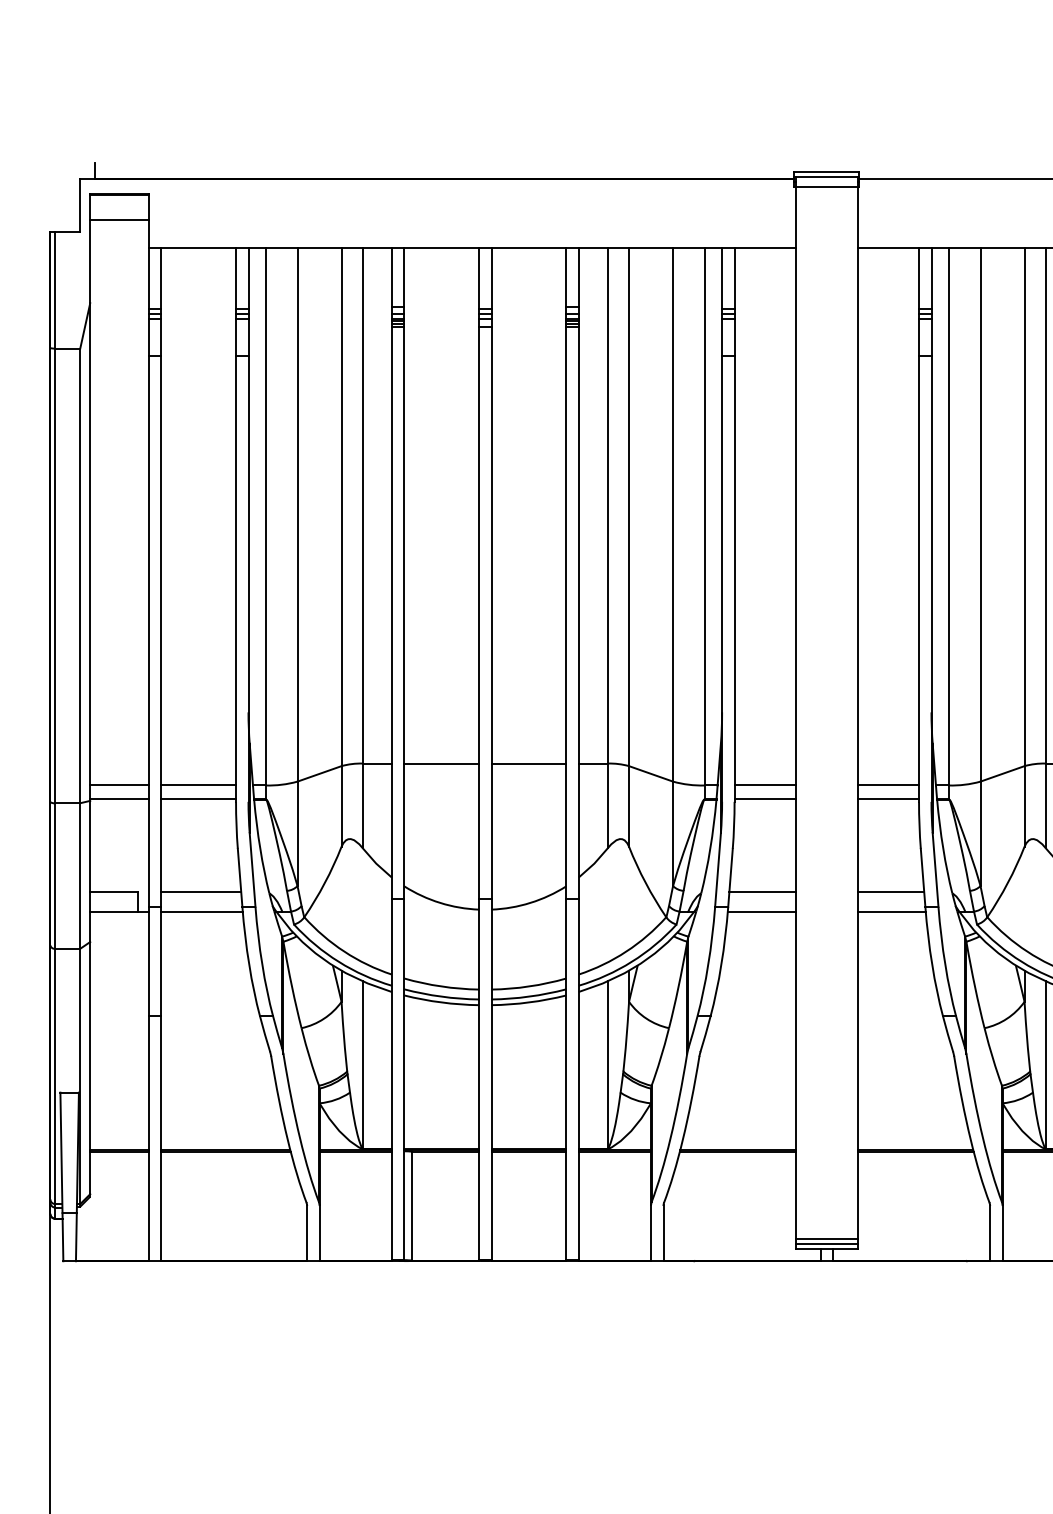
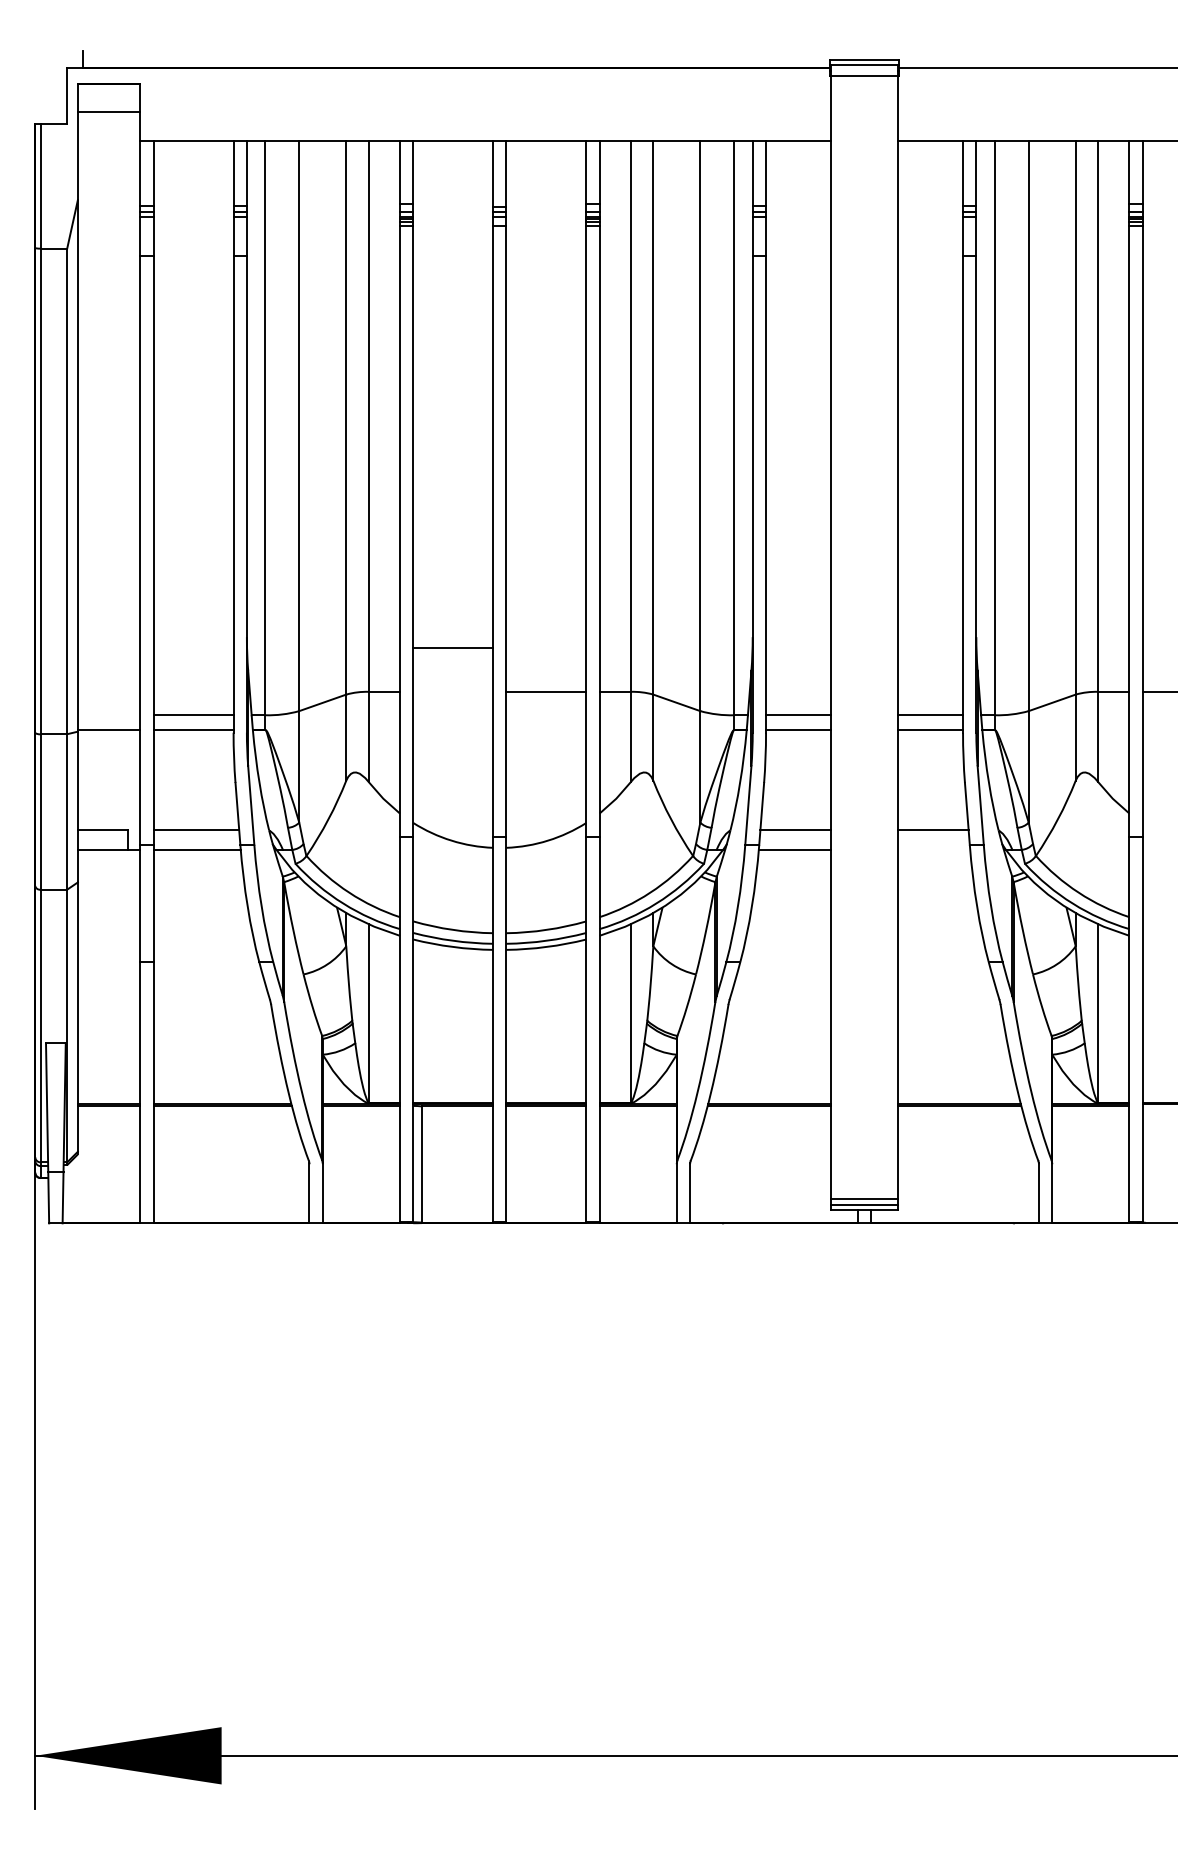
line: (441, 763) -> (453, 647), moved
line: (118, 785) -> (108, 715), removed
line: (891, 911) -> (933, 849), removed

